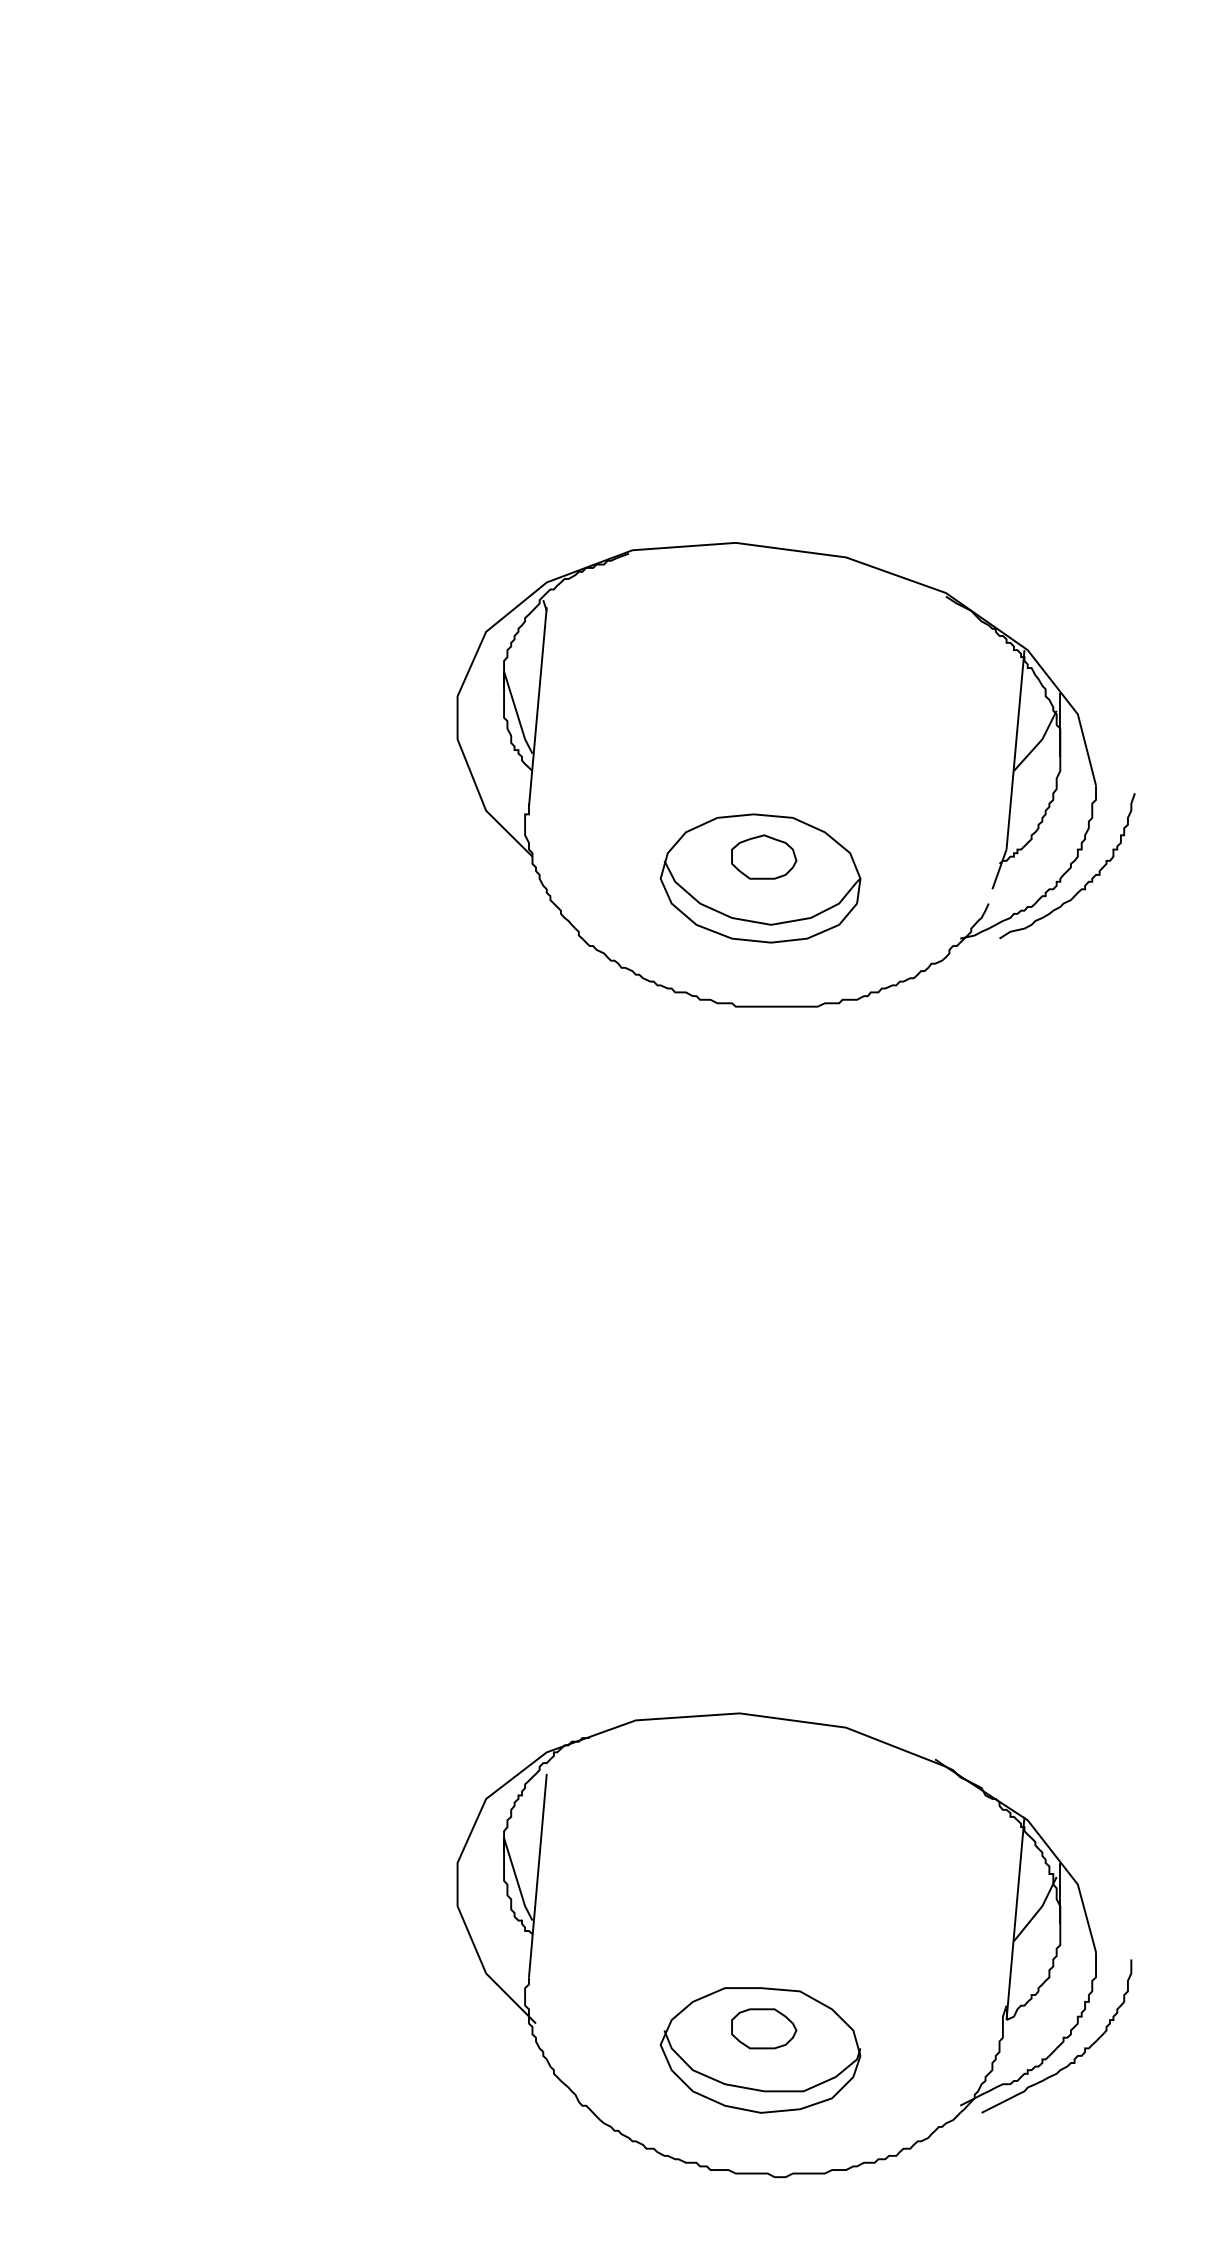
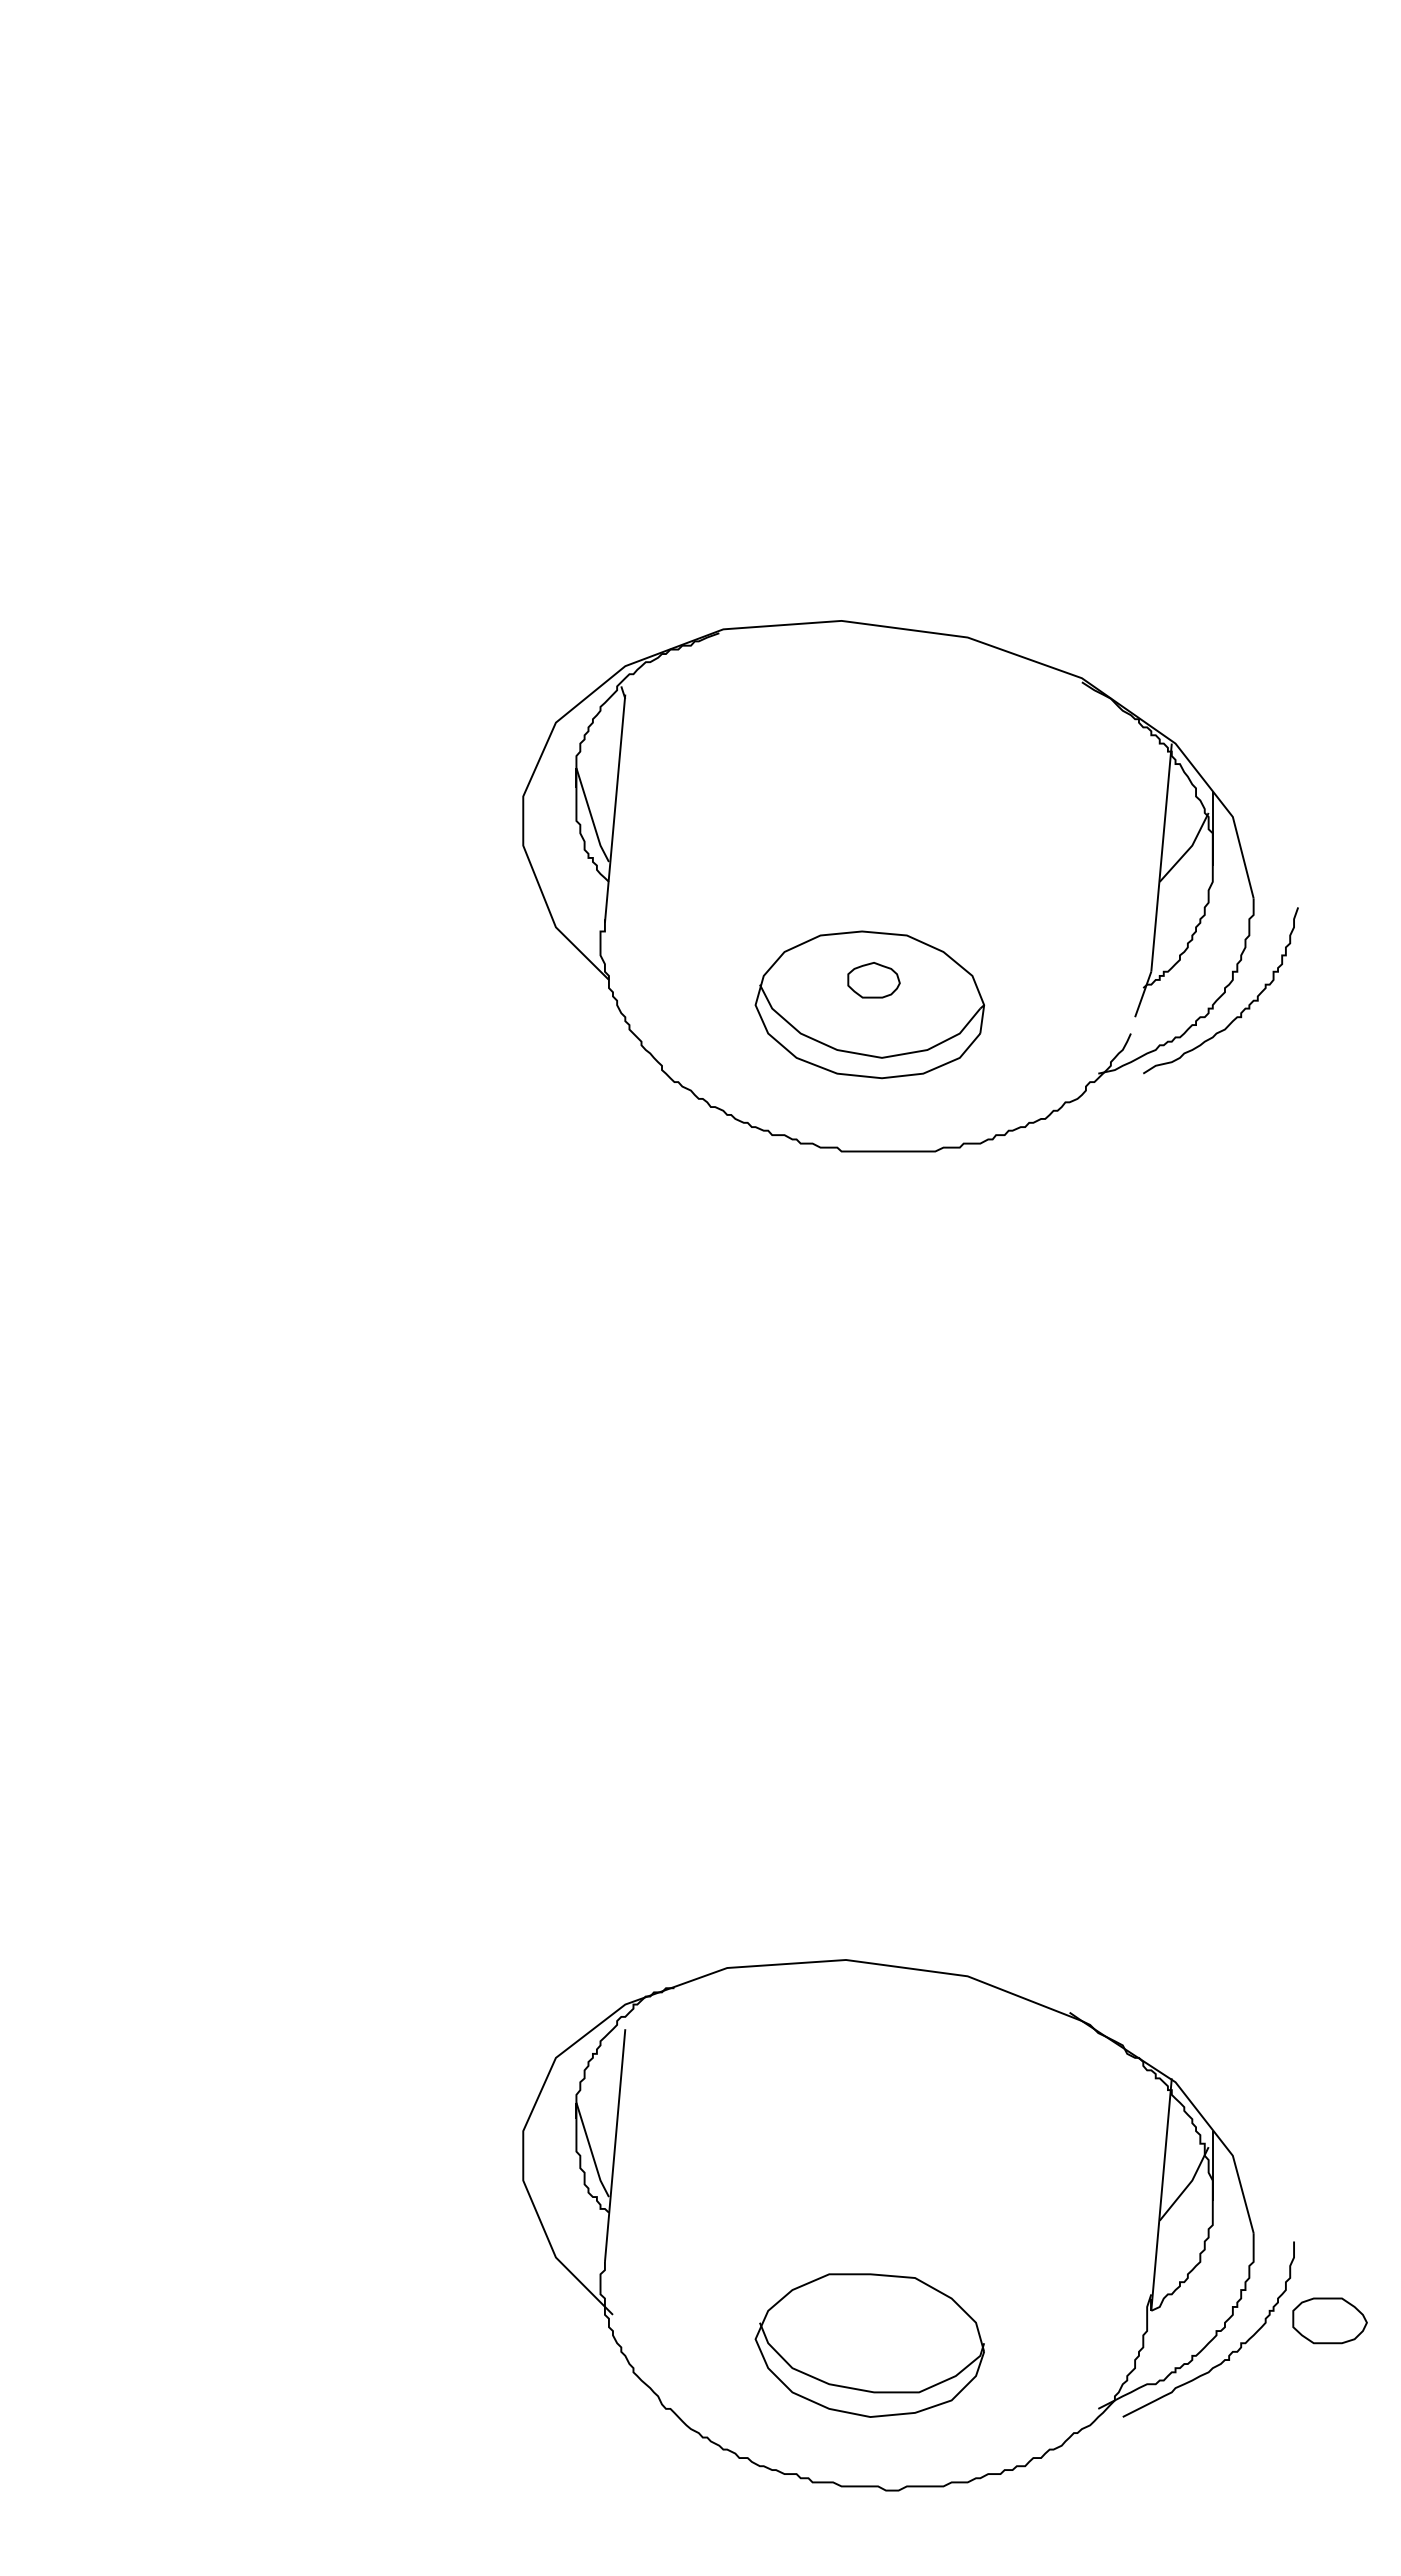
part: (763, 856) -> (873, 979), size x0.7
part: (763, 2028) -> (1329, 2320), moved

